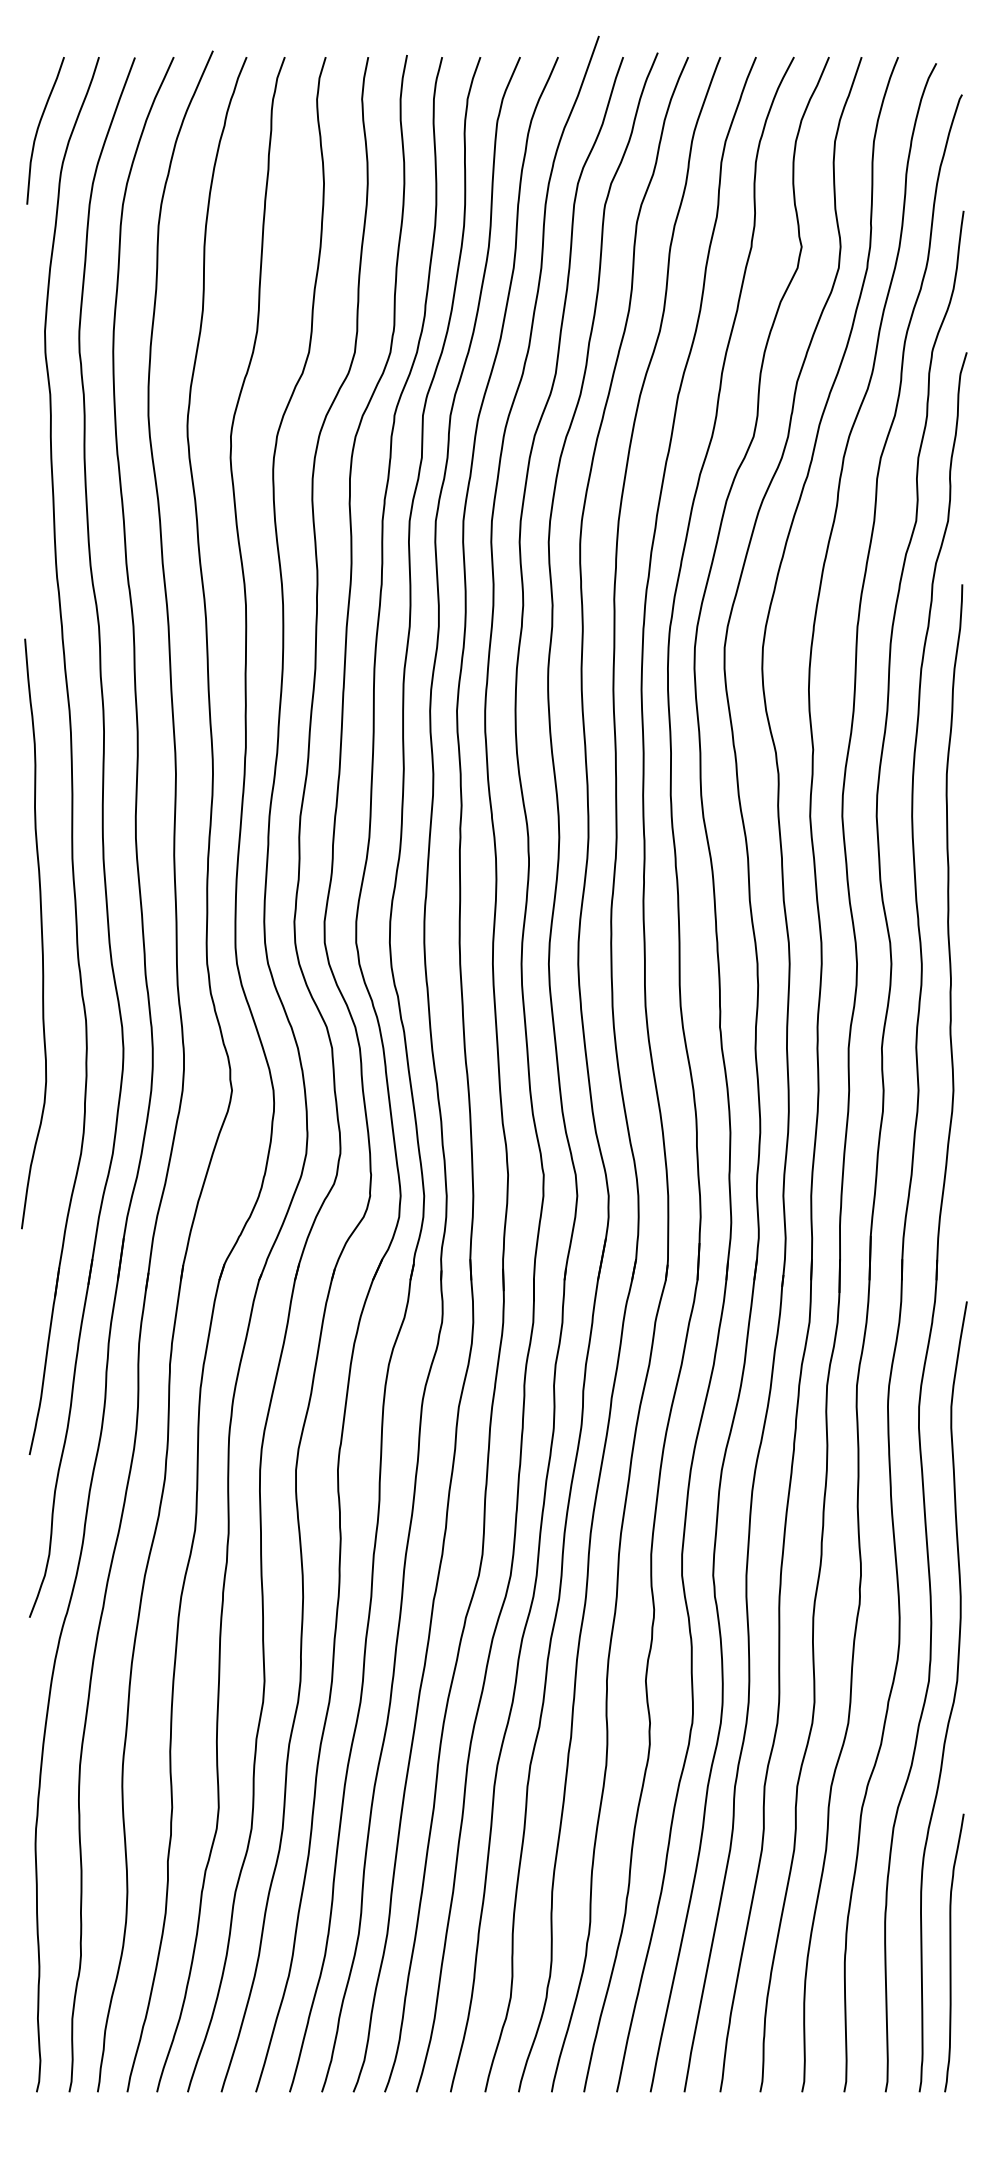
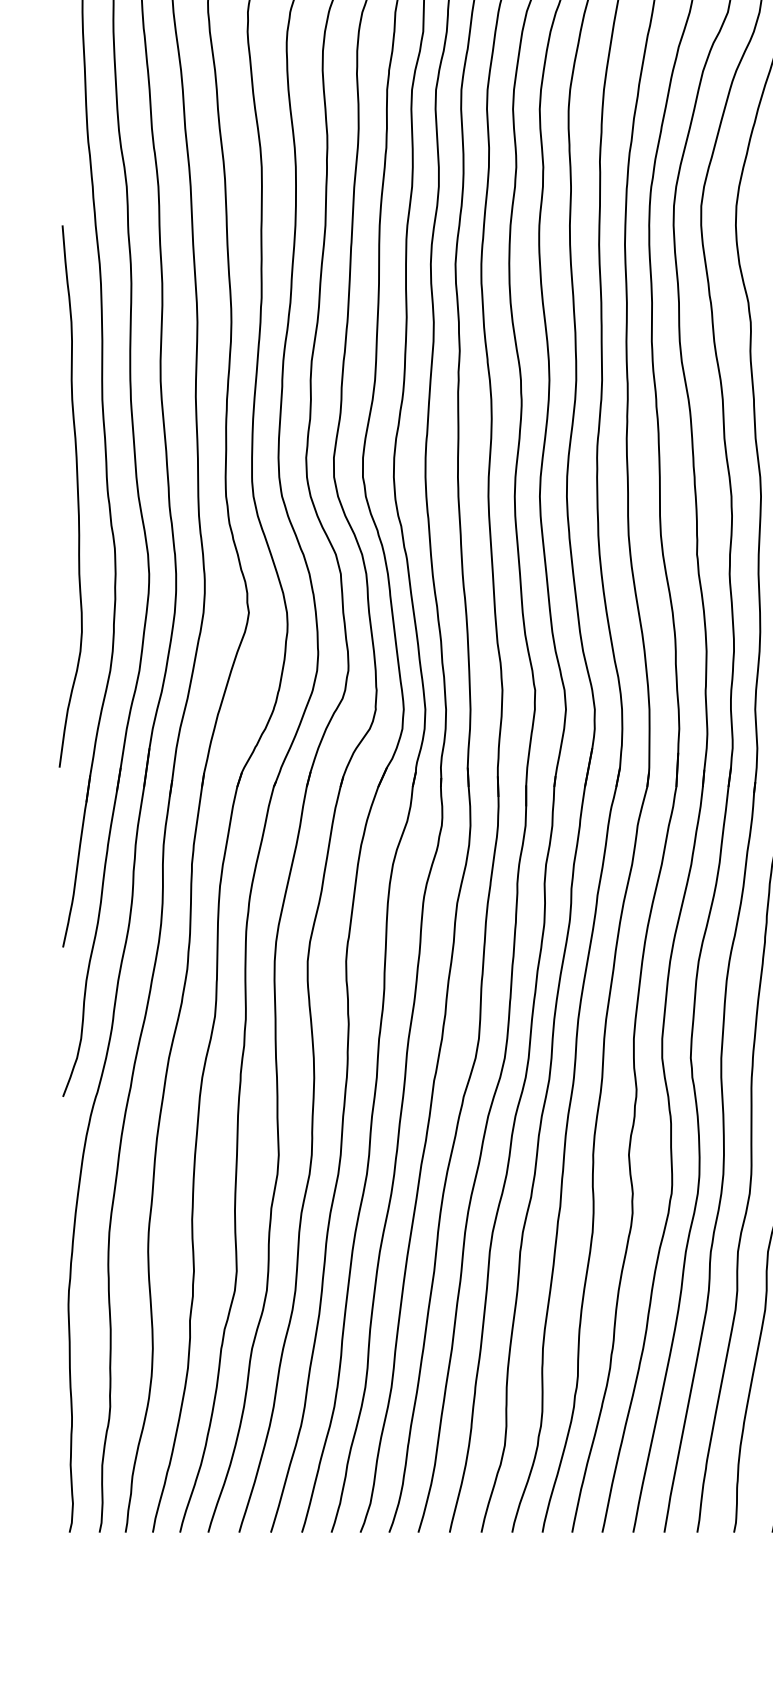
curve: (41, 933) -> (77, 496), moved

